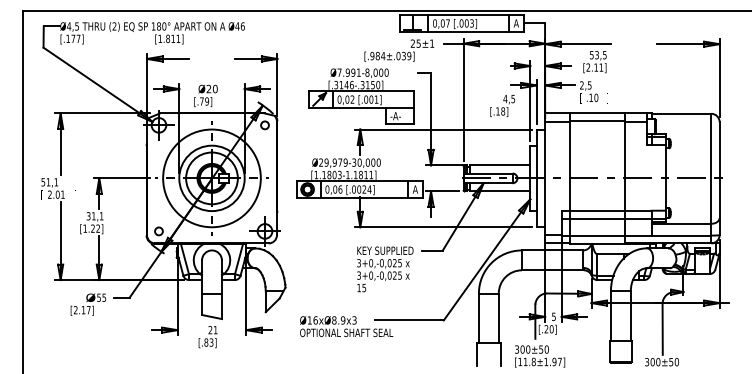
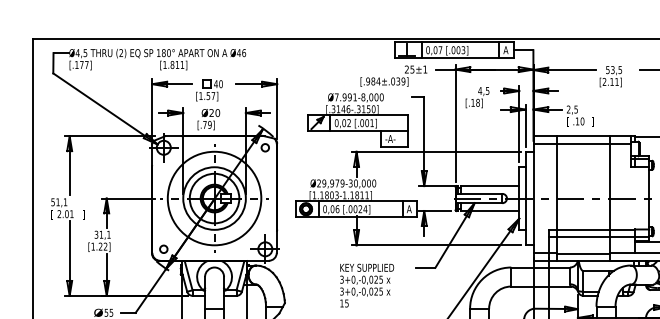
text: (594, 62) -> (610, 77), moved
part: (206, 64) -> (209, 89), added
text: (502, 105) -> (477, 97), moved
text: (385, 269) -> (367, 285), moved

